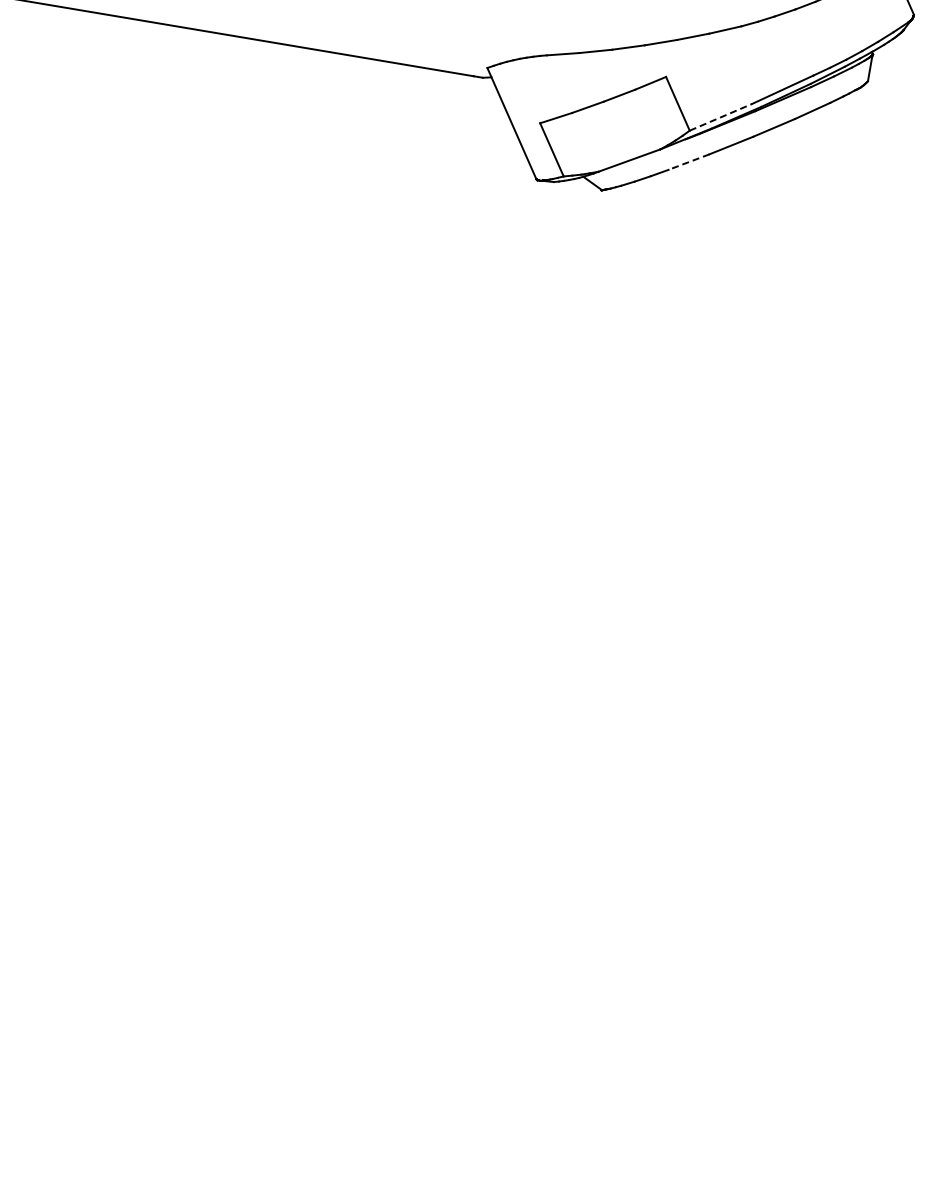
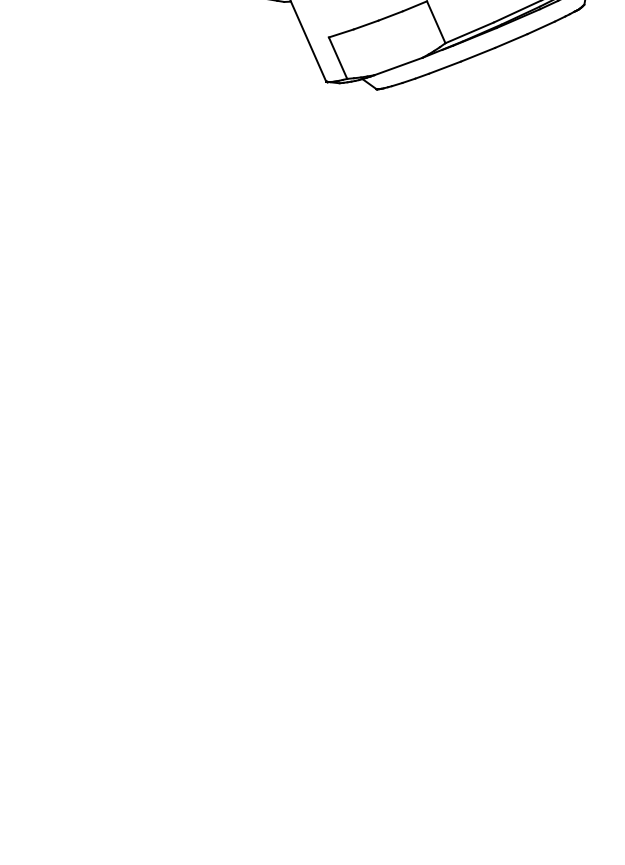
line: (720, 117) -> (469, 32), dashed -> solid
line: (689, 162) -> (445, 68), dashed -> solid

